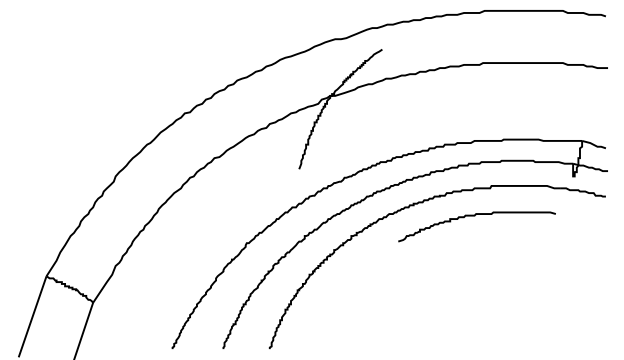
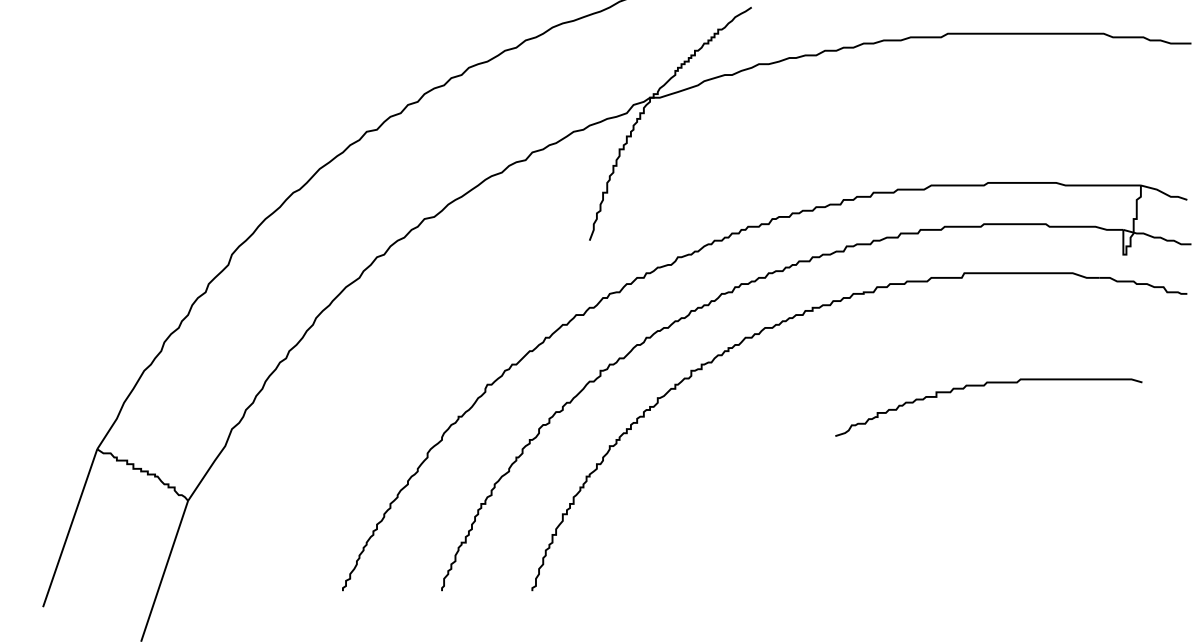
curve: (475, 216) -> (985, 387), moved

